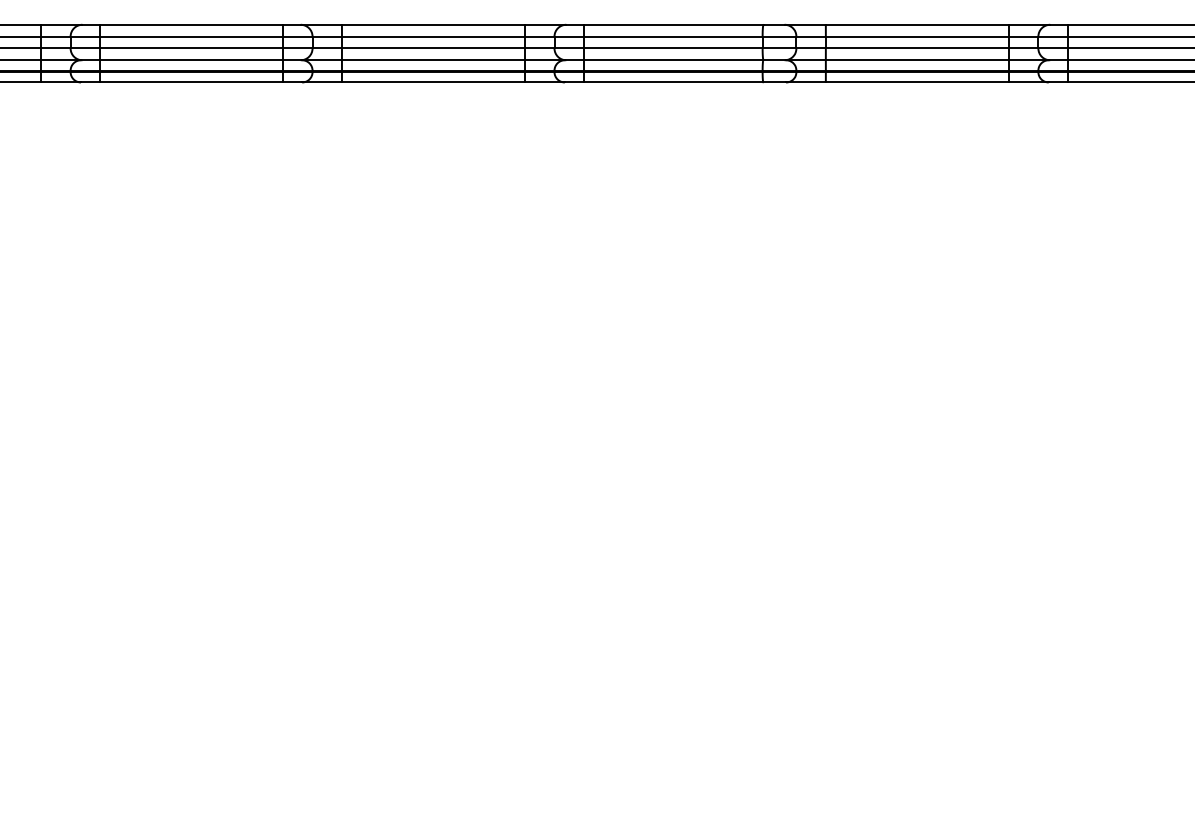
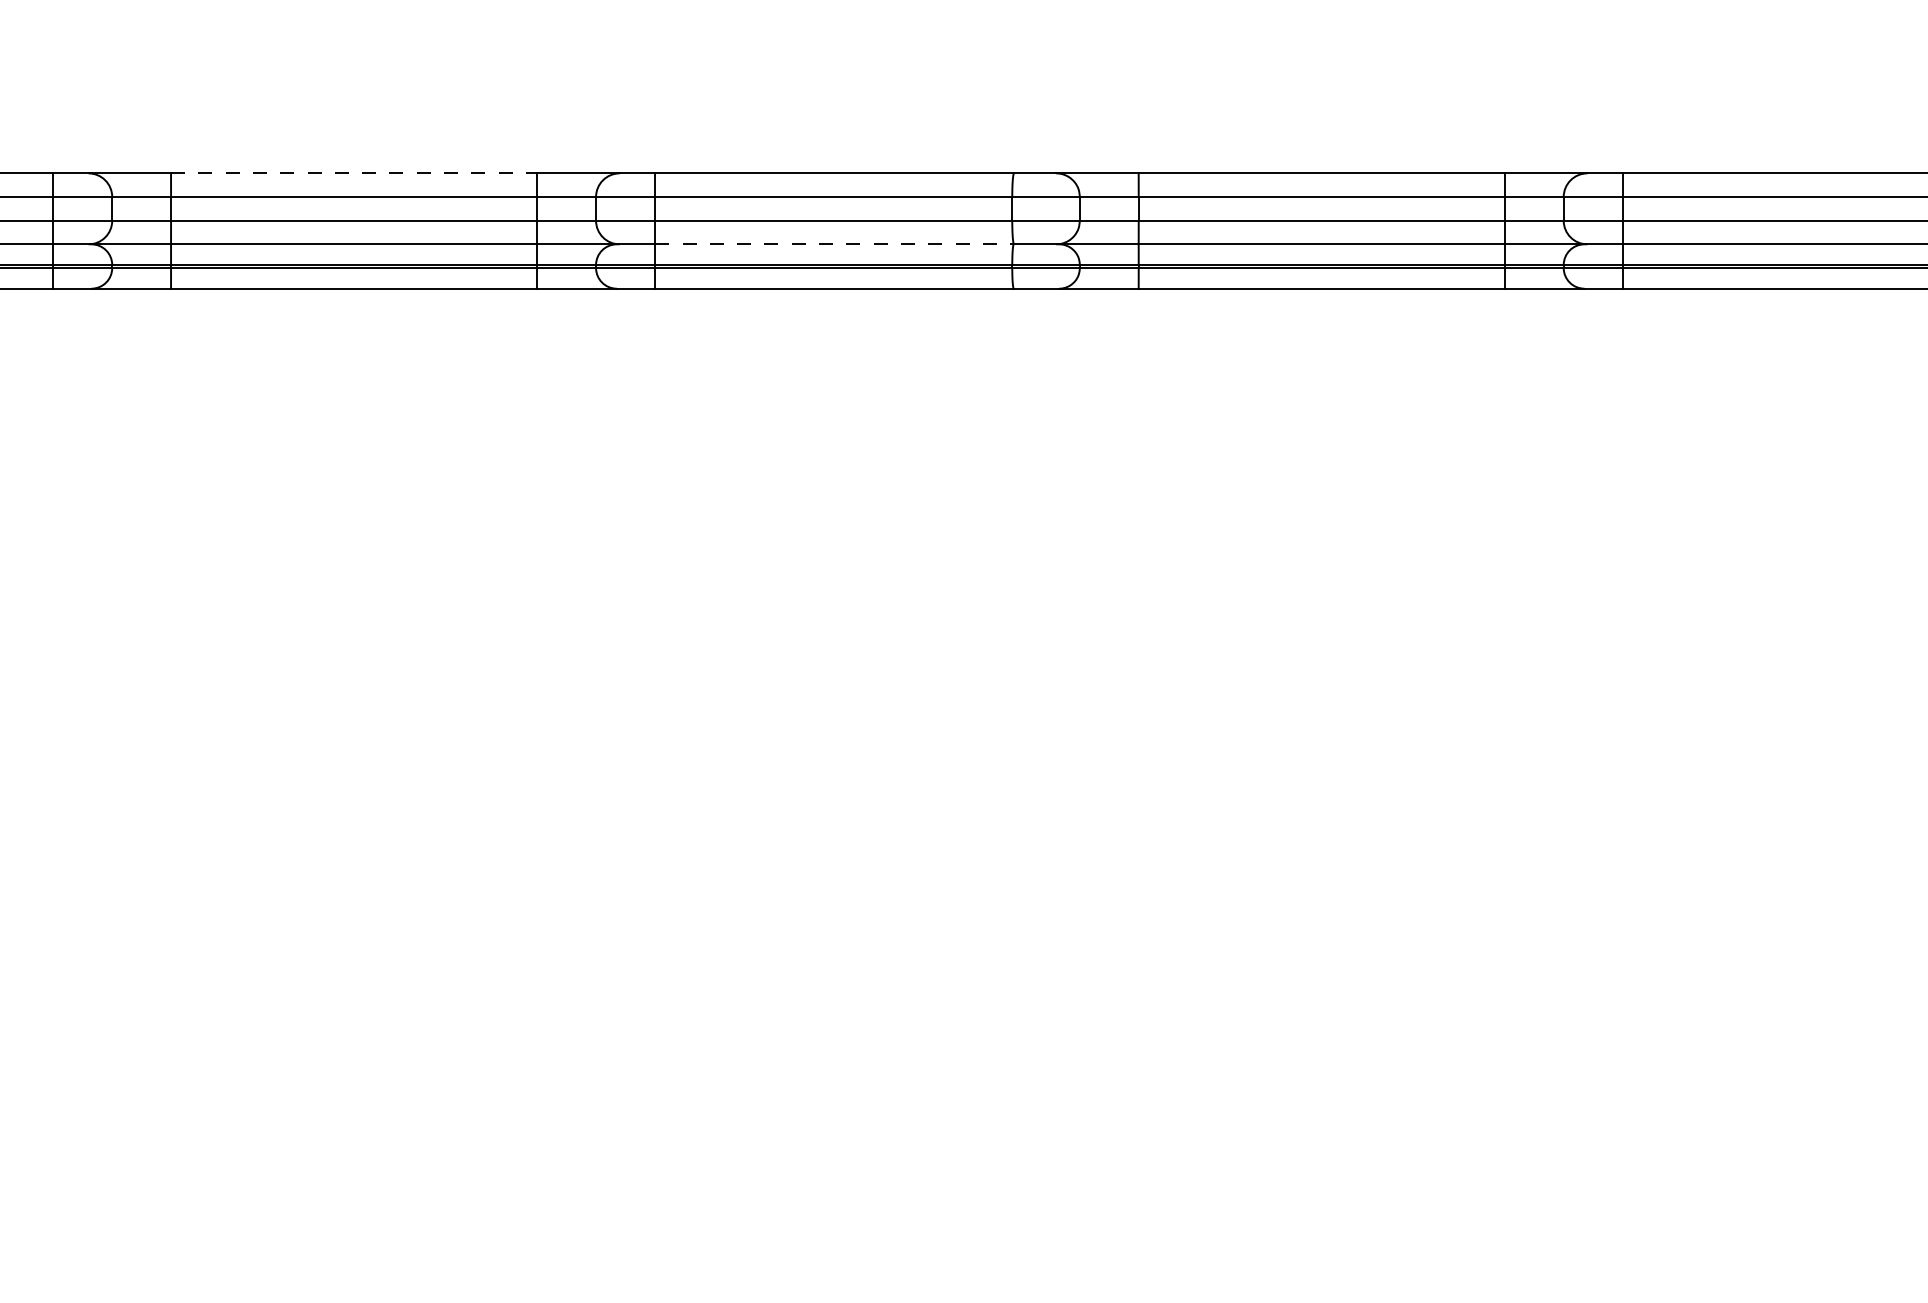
line: (433, 24) -> (354, 172), solid -> dashed
line: (673, 60) -> (834, 244), solid -> dashed

